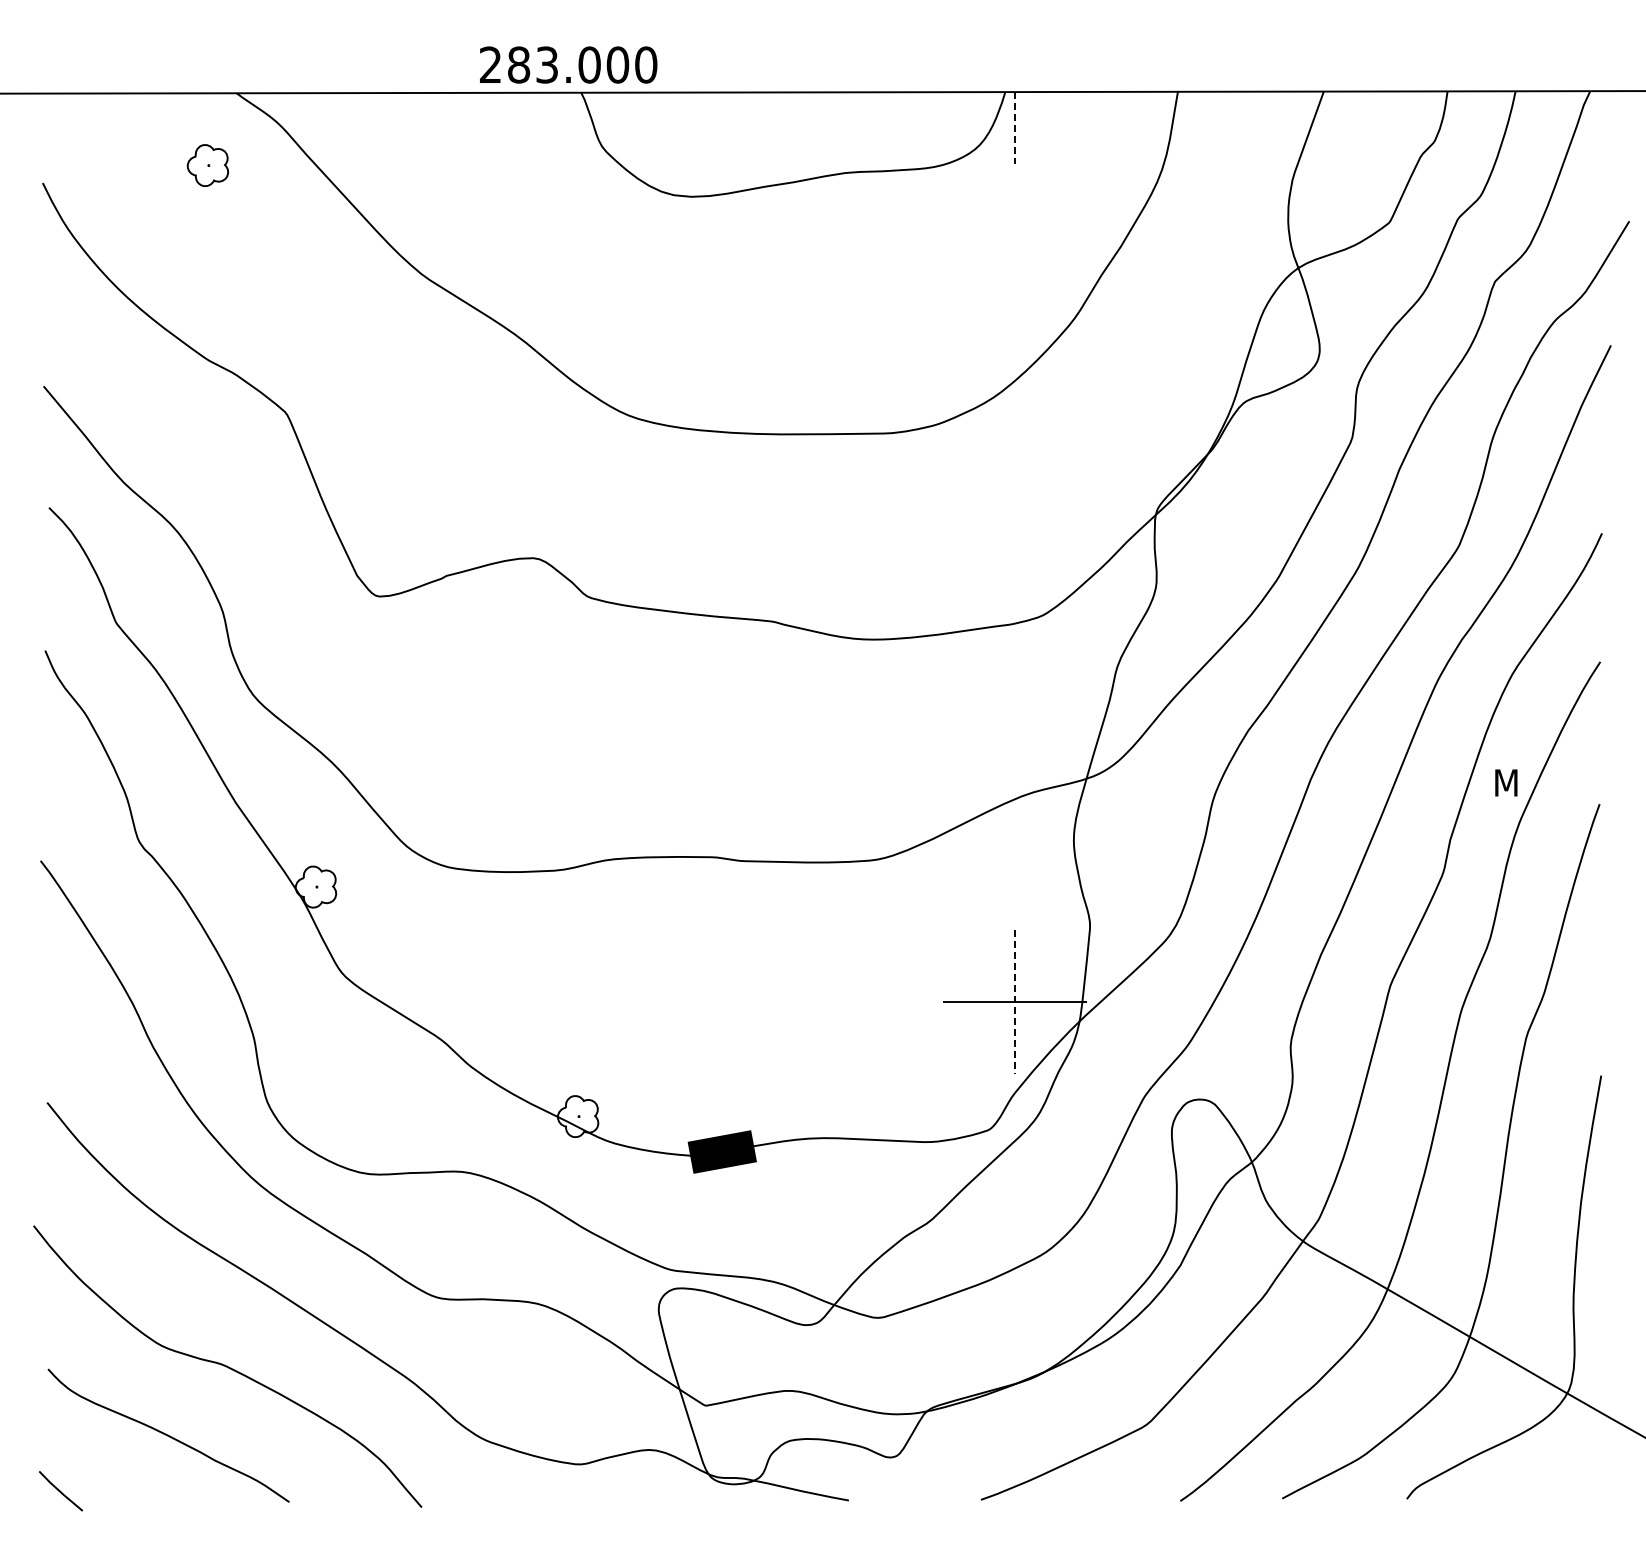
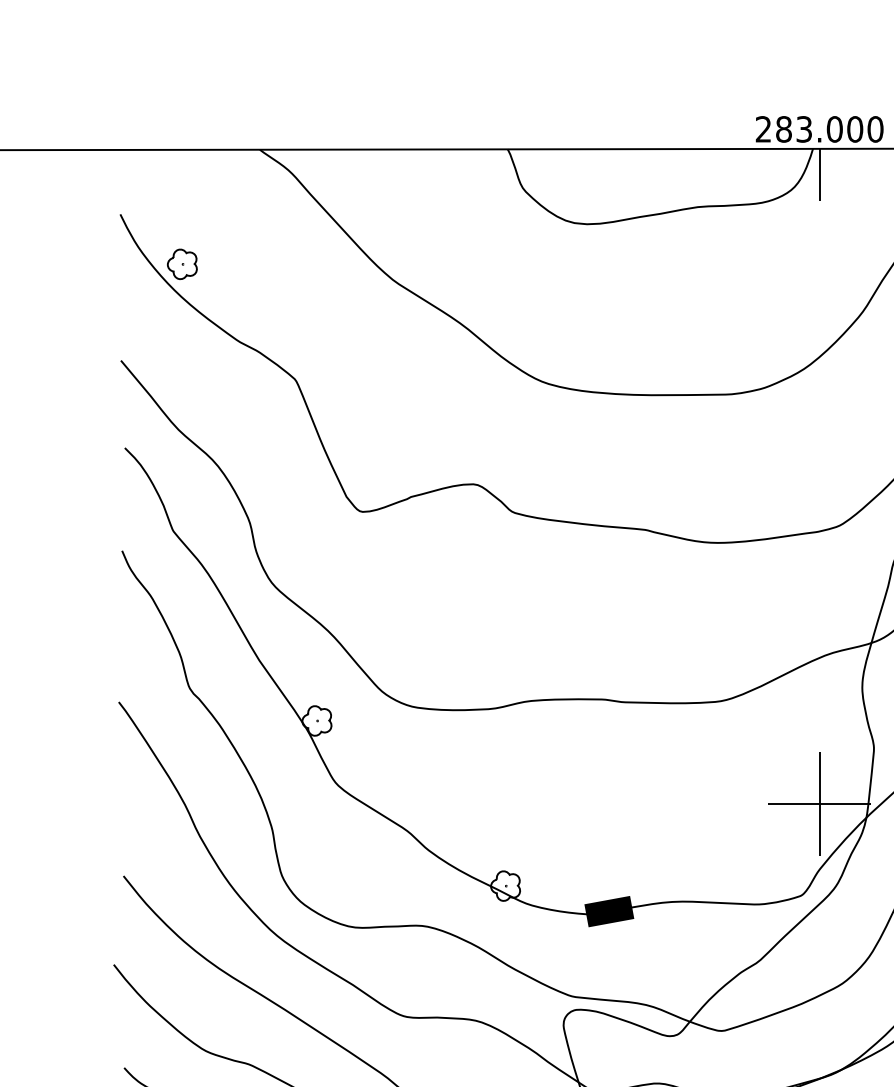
text: (568, 64) -> (819, 129), moved
line: (1014, 128) -> (819, 175), dashed -> solid
part: (207, 165) -> (182, 264), moved
line: (1014, 1002) -> (819, 804), dashed -> solid

